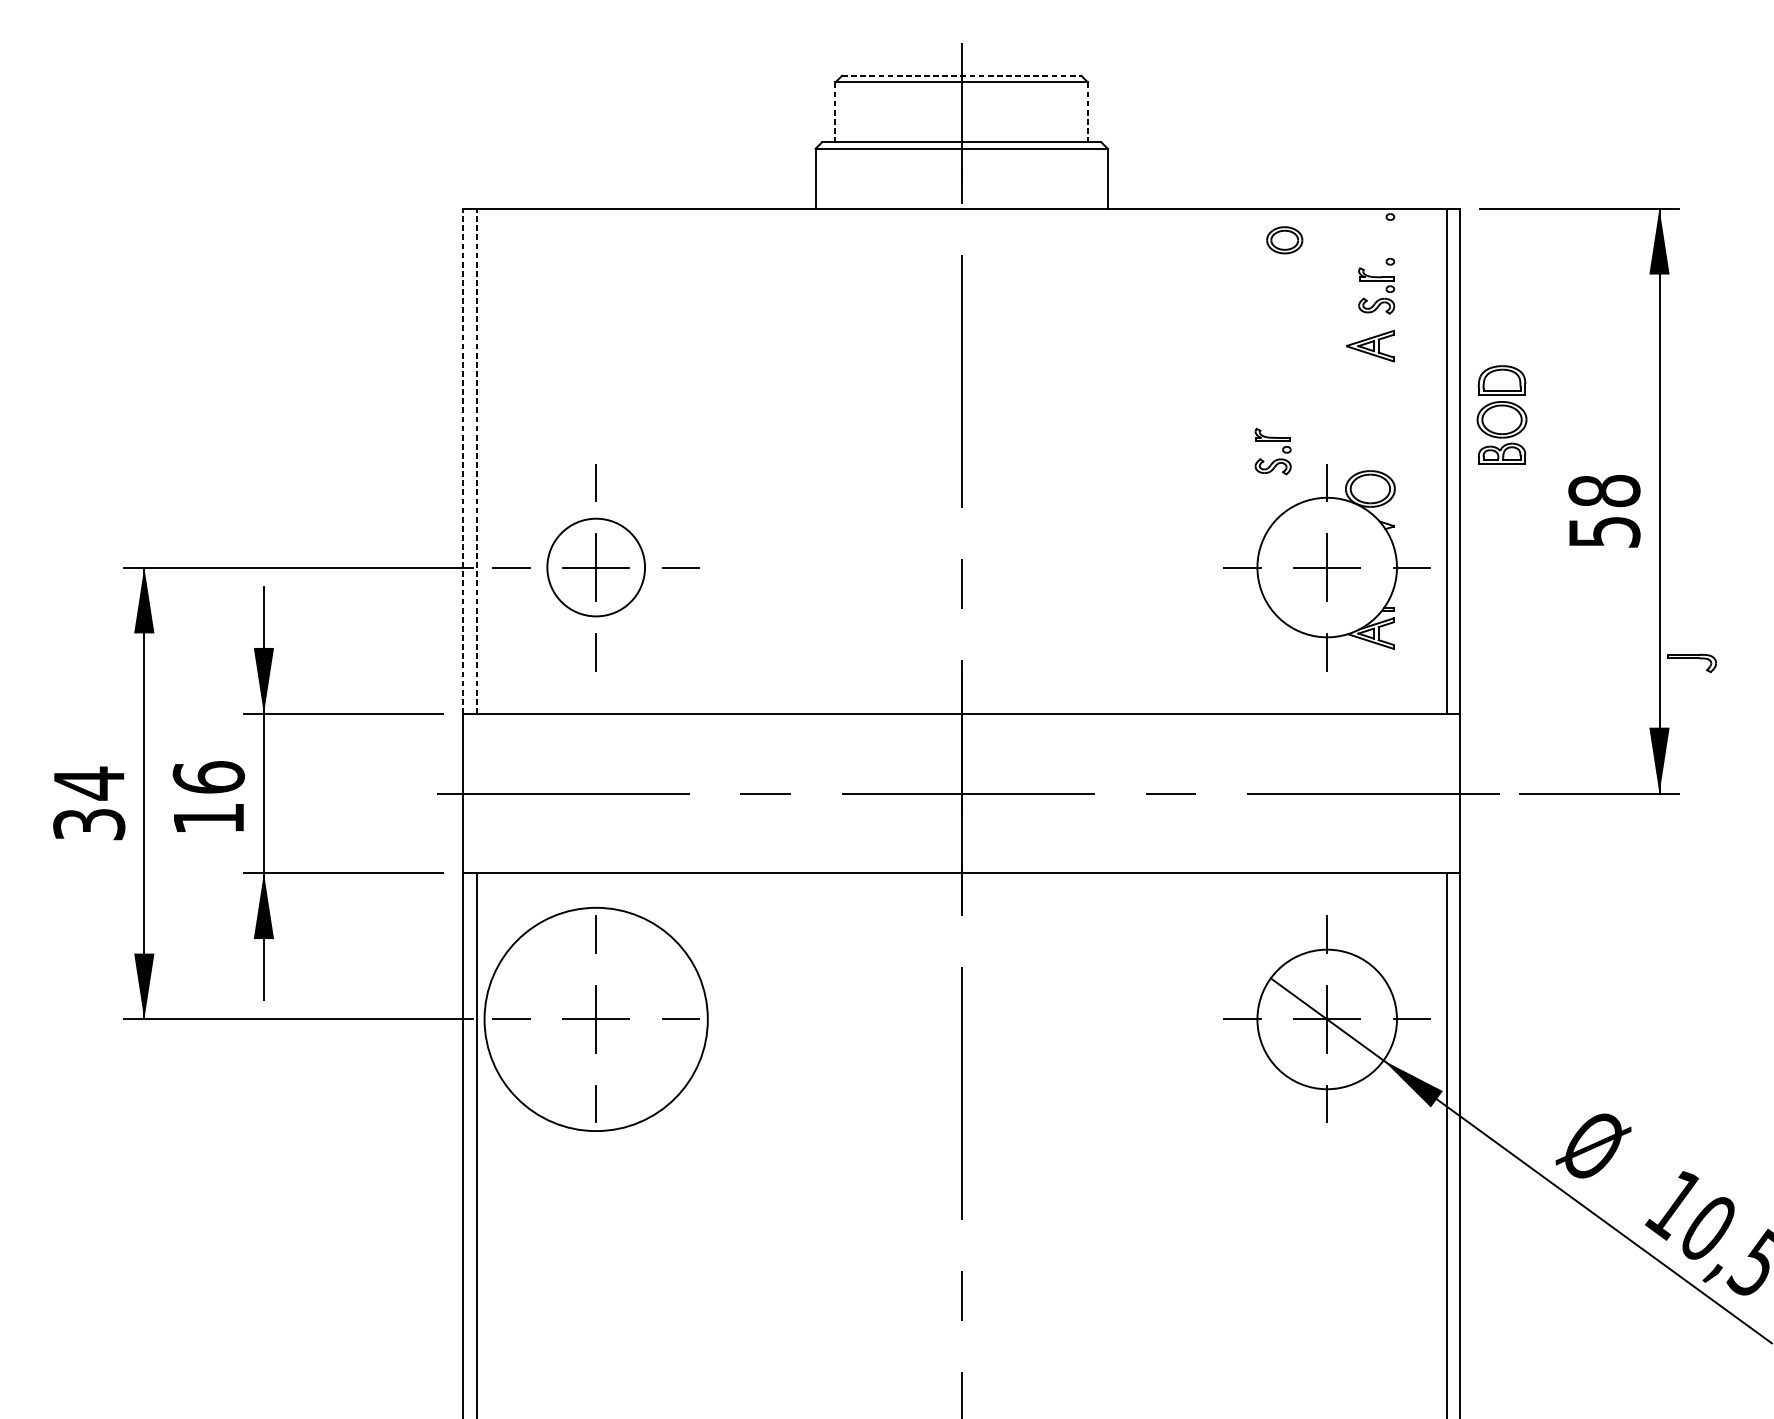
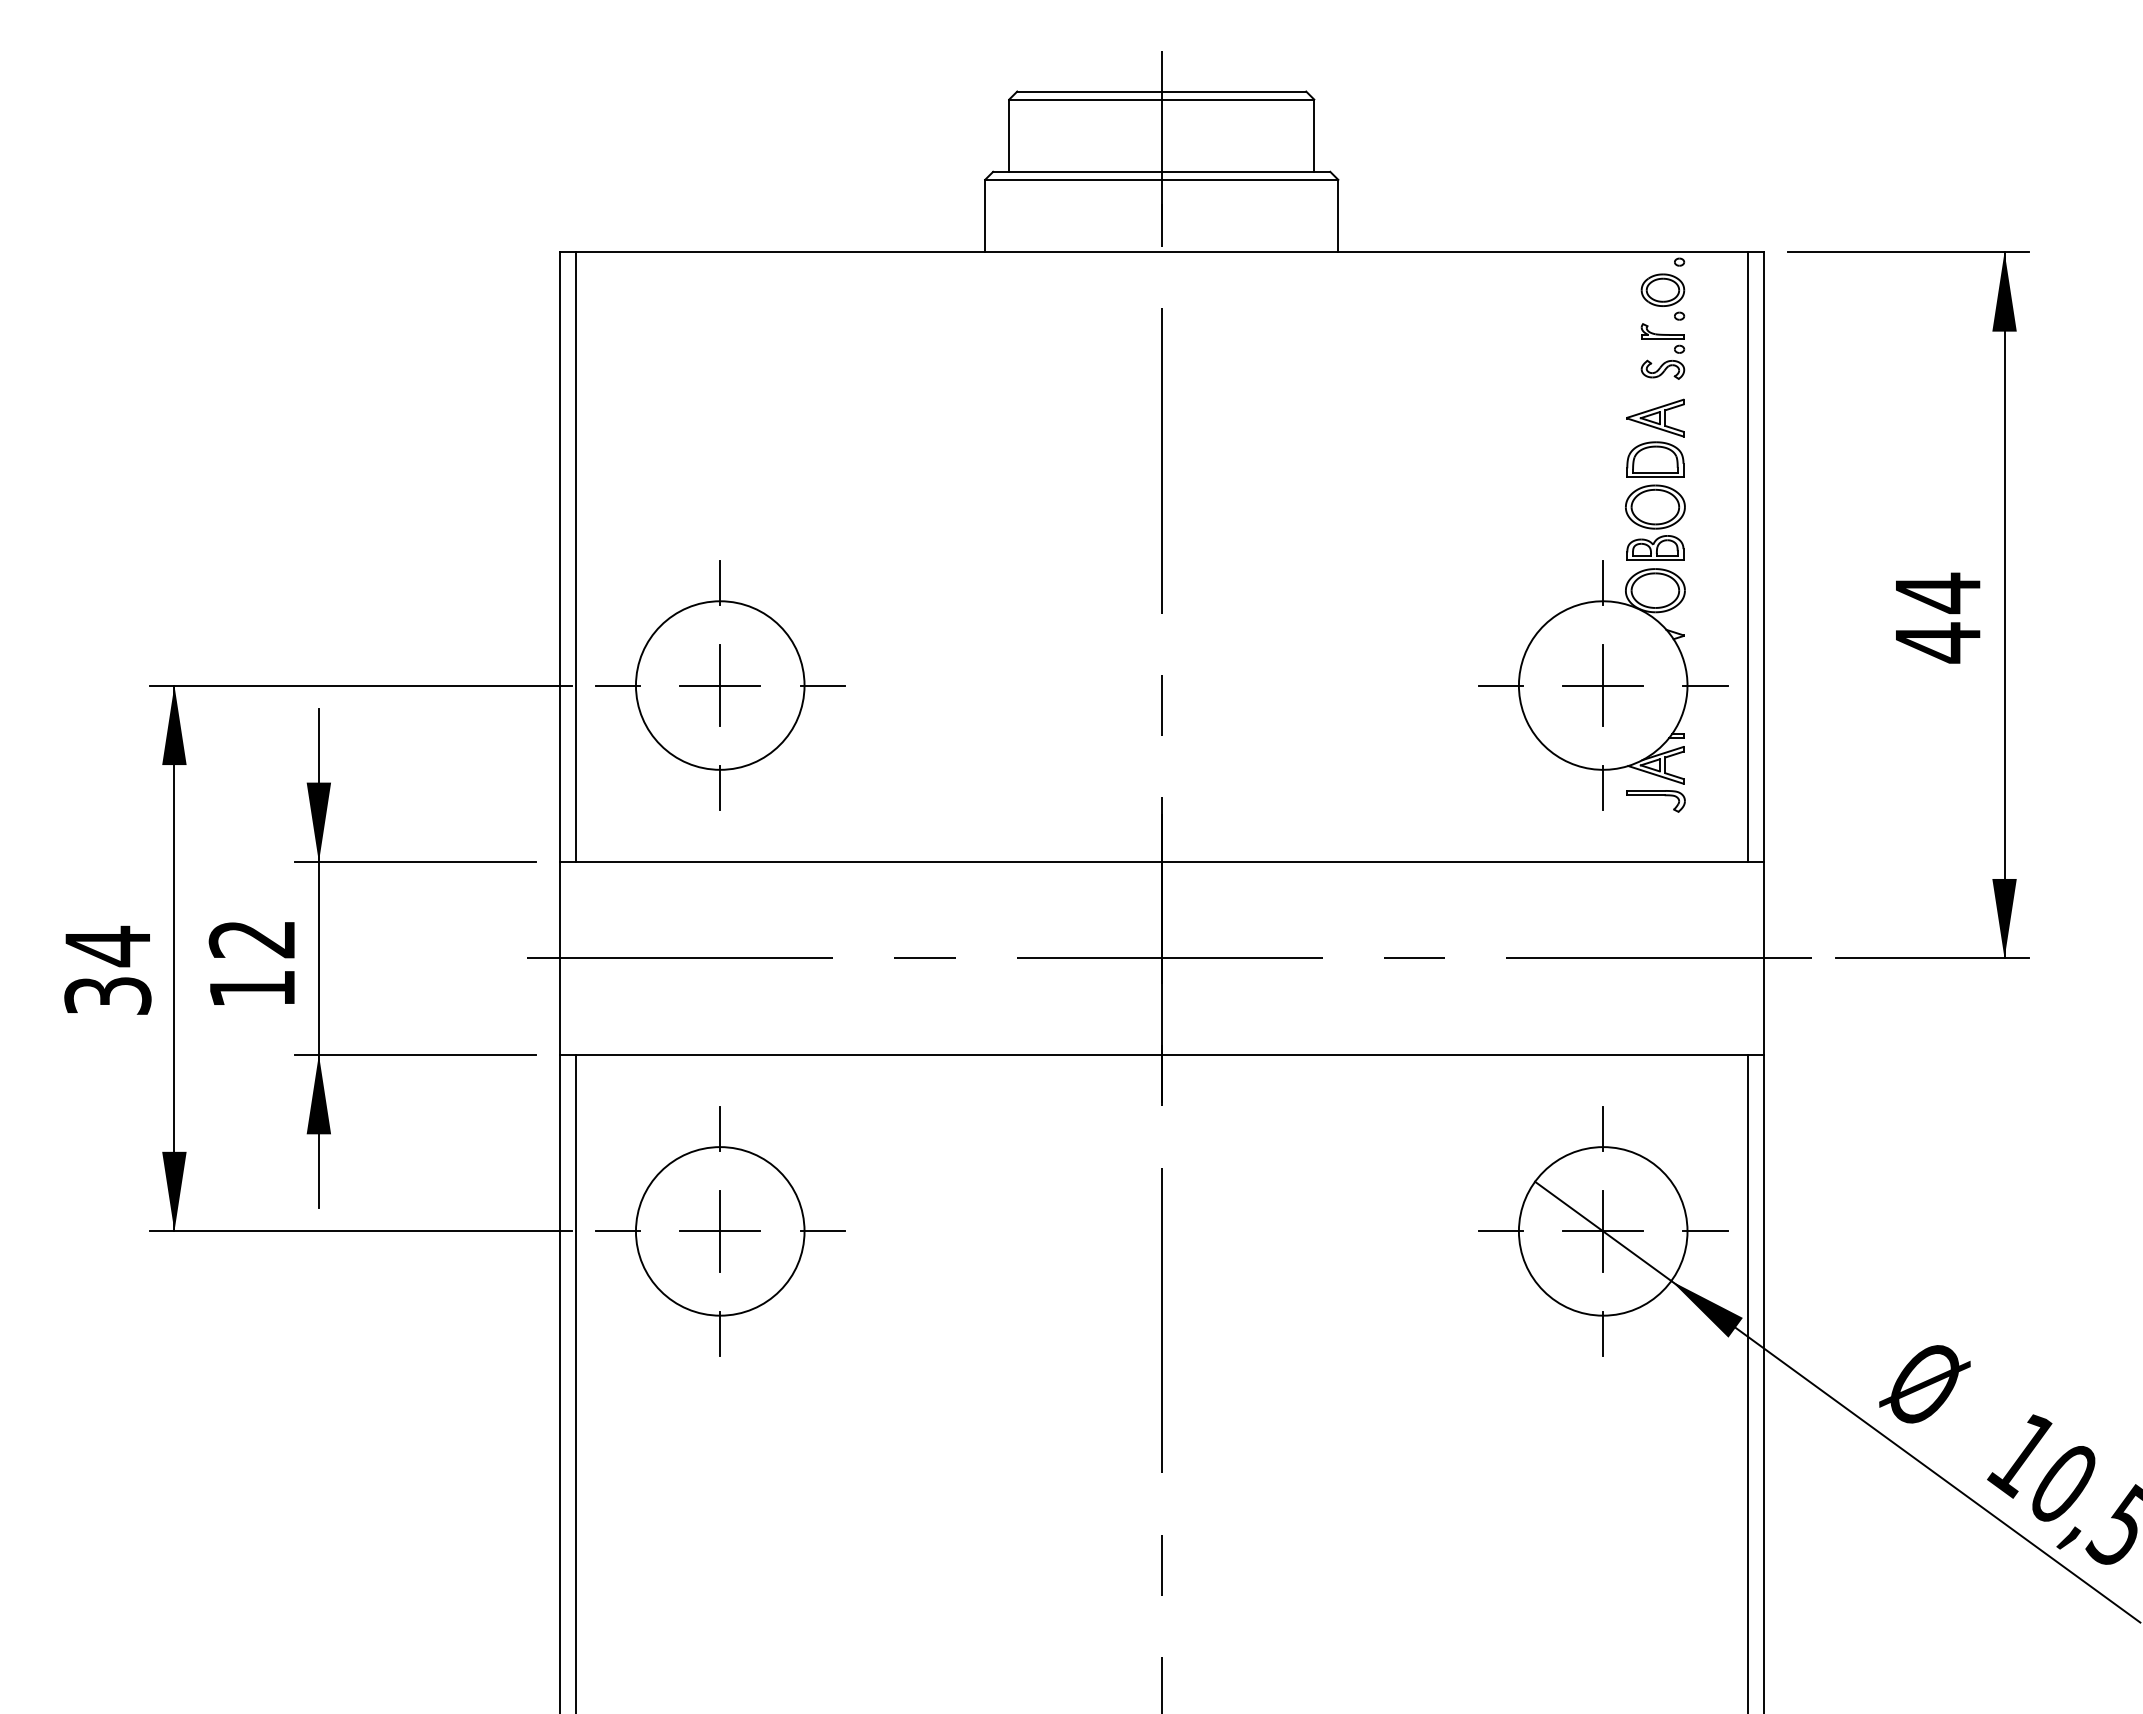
line: (962, 75) -> (1162, 91), dashed -> solid
line: (835, 112) -> (1009, 136), dashed -> solid
line: (1088, 112) -> (1314, 136), dashed -> solid
part: (1284, 239) -> (1662, 289), moved
part: (1502, 414) -> (1655, 500), moved
part: (1276, 459) -> (1542, 554), removed
line: (463, 460) -> (559, 556), dashed -> solid
line: (476, 460) -> (575, 556), dashed -> solid
text: (1603, 511) -> (1937, 617), 58 -> 44
circle: (595, 567) -> (719, 685), size x1.43
part: (1691, 663) -> (1655, 801), moved
text: (208, 776) -> (252, 938), 16 -> 12
circle: (595, 1019) -> (719, 1231), size x0.62

